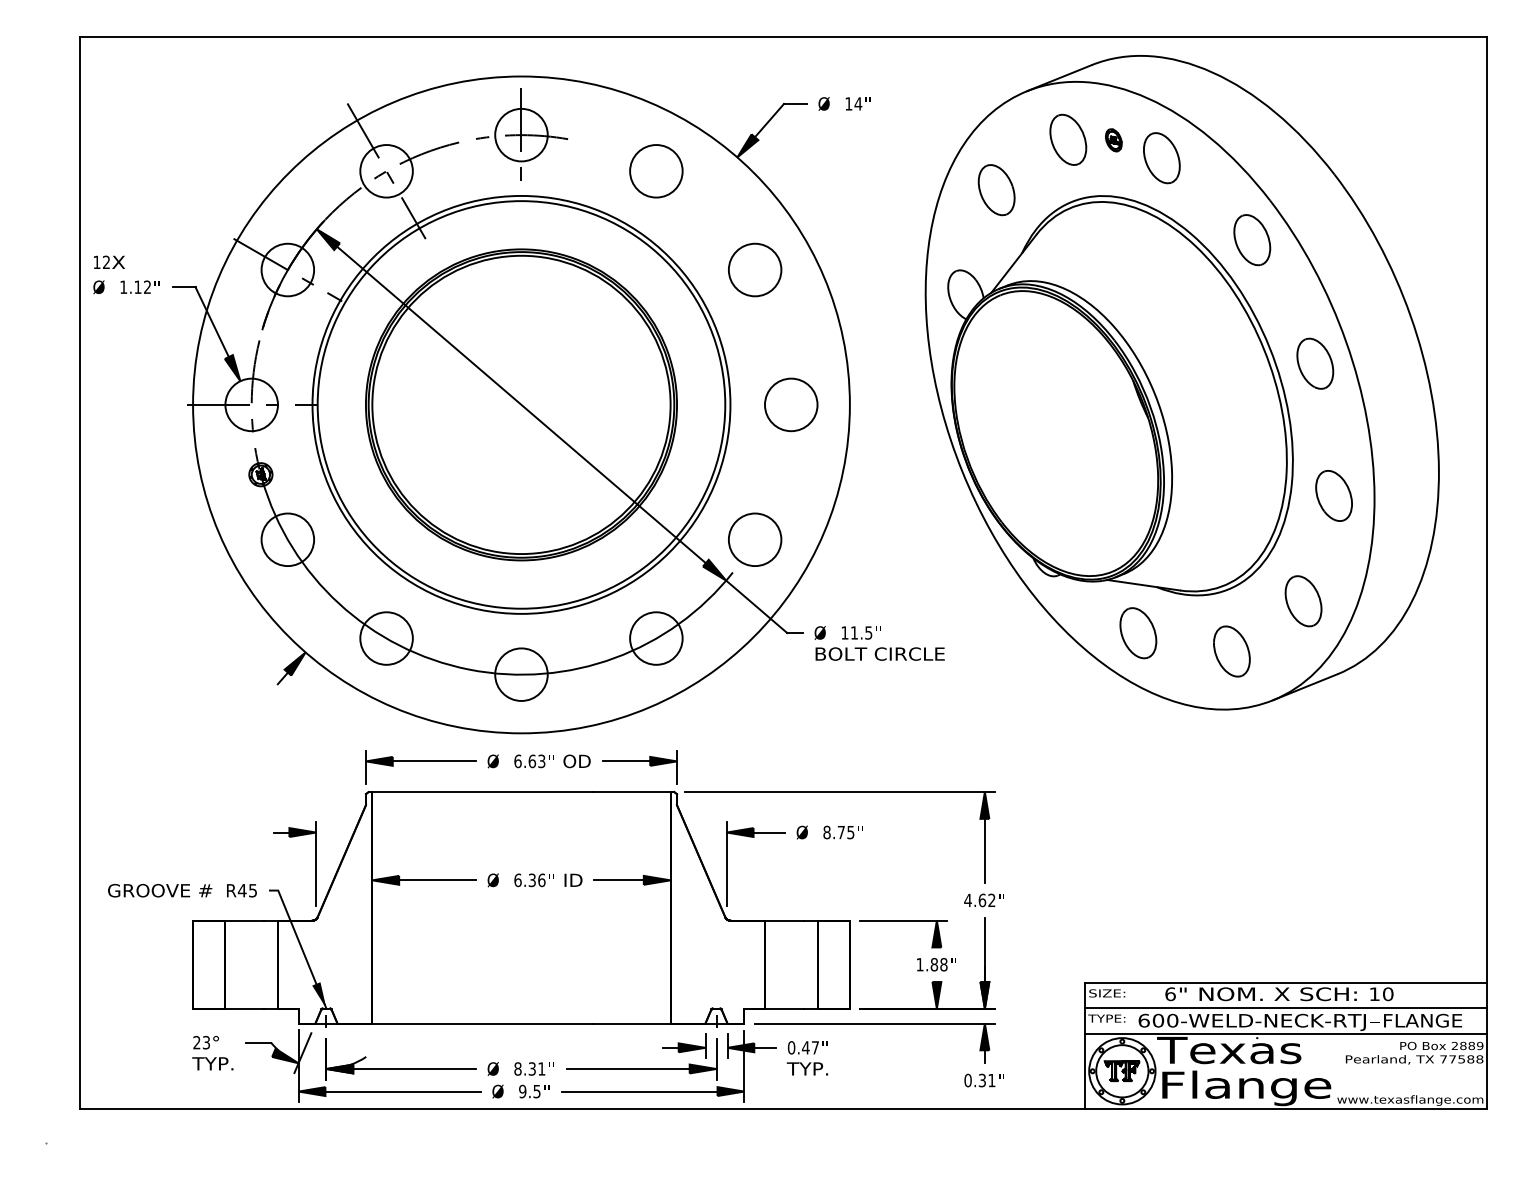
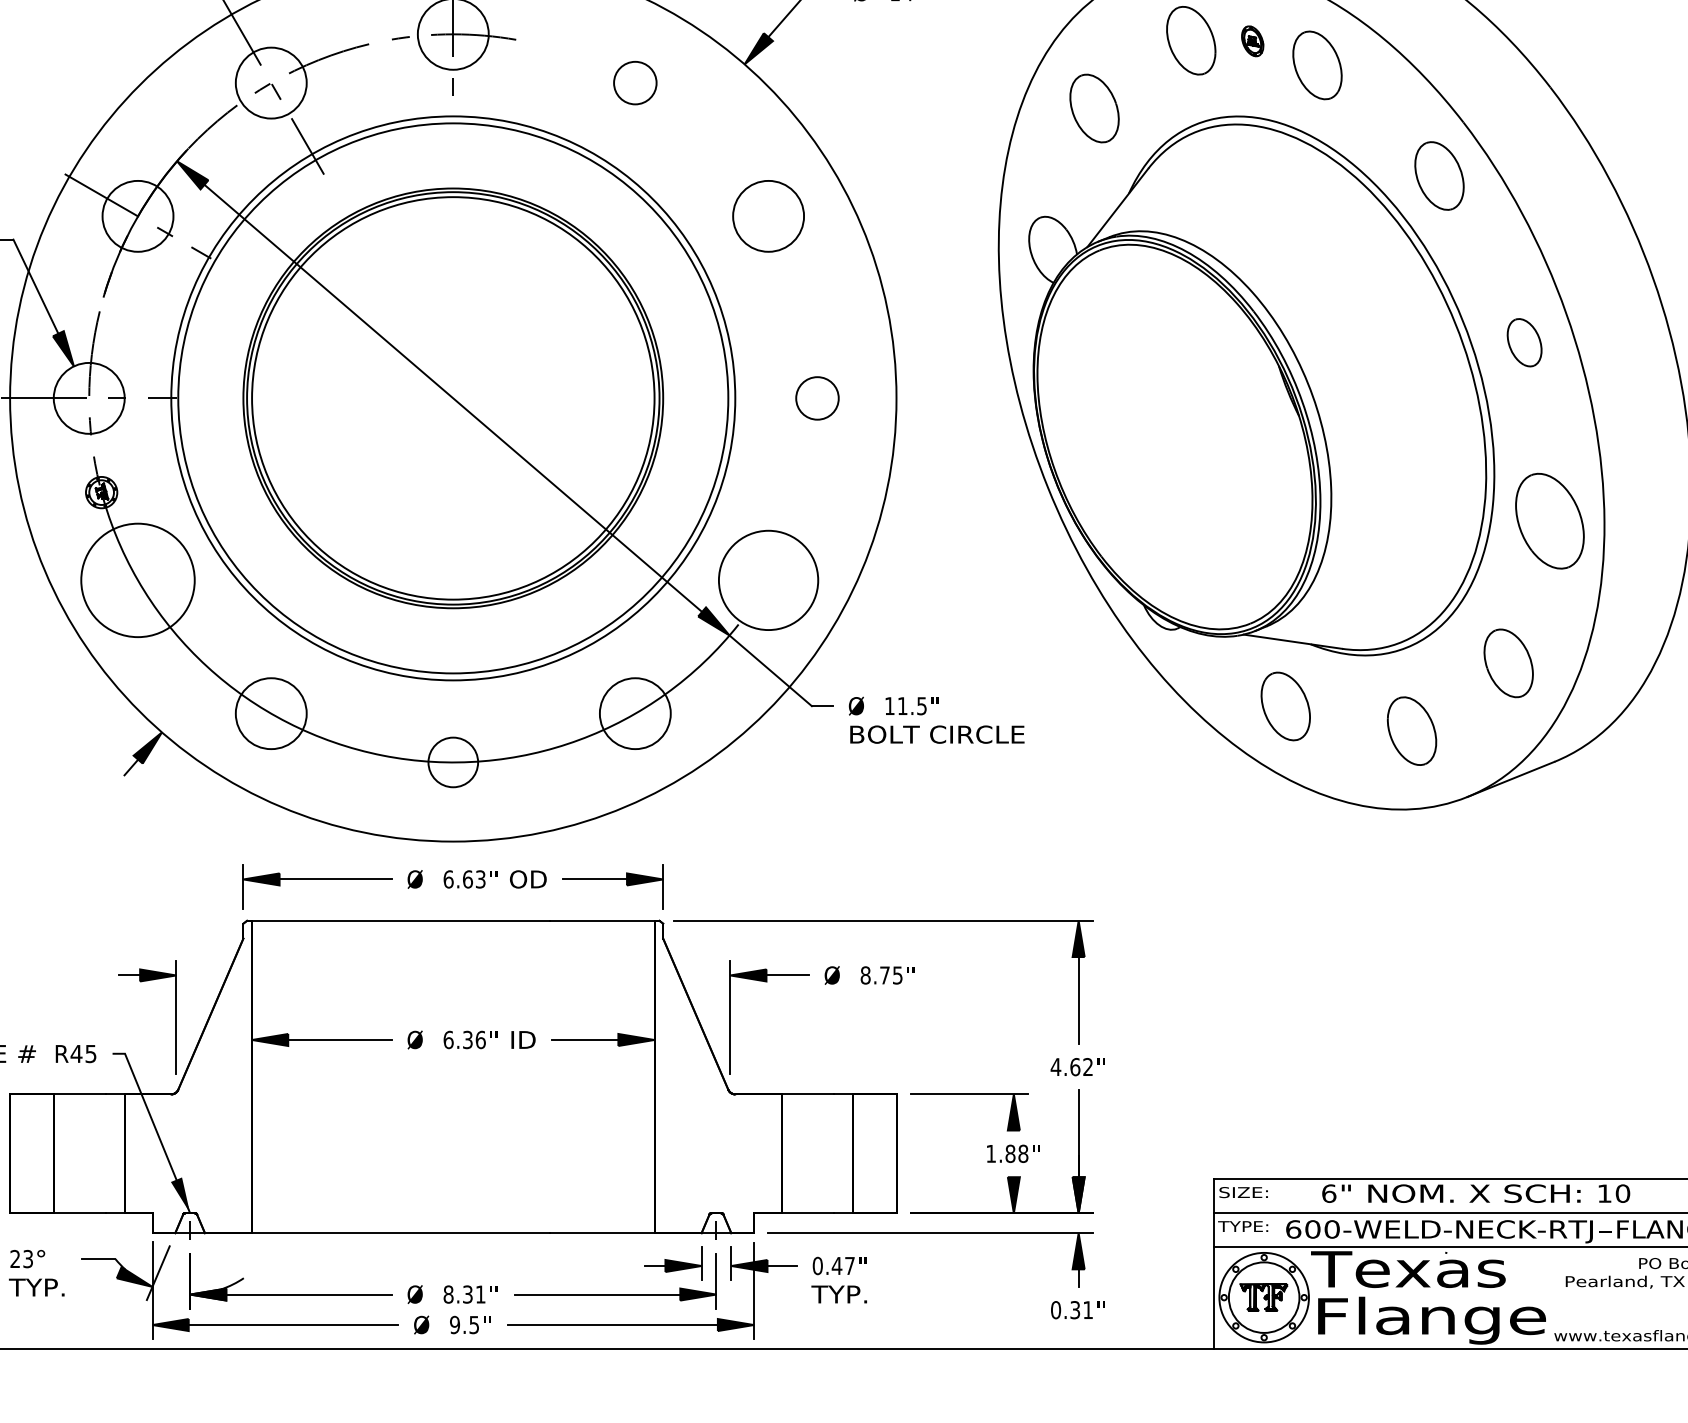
circle: (656, 171) -> (635, 83), size x0.6
part: (1315, 363) -> (1524, 342), size x0.7
circle: (791, 404) -> (817, 397), size x0.6
part: (1333, 495) -> (1549, 520), size x1.4
circle: (287, 539) -> (137, 580), size x1.6
circle: (754, 539) -> (767, 580), size x1.4
circle: (521, 674) -> (453, 762), size x0.7

